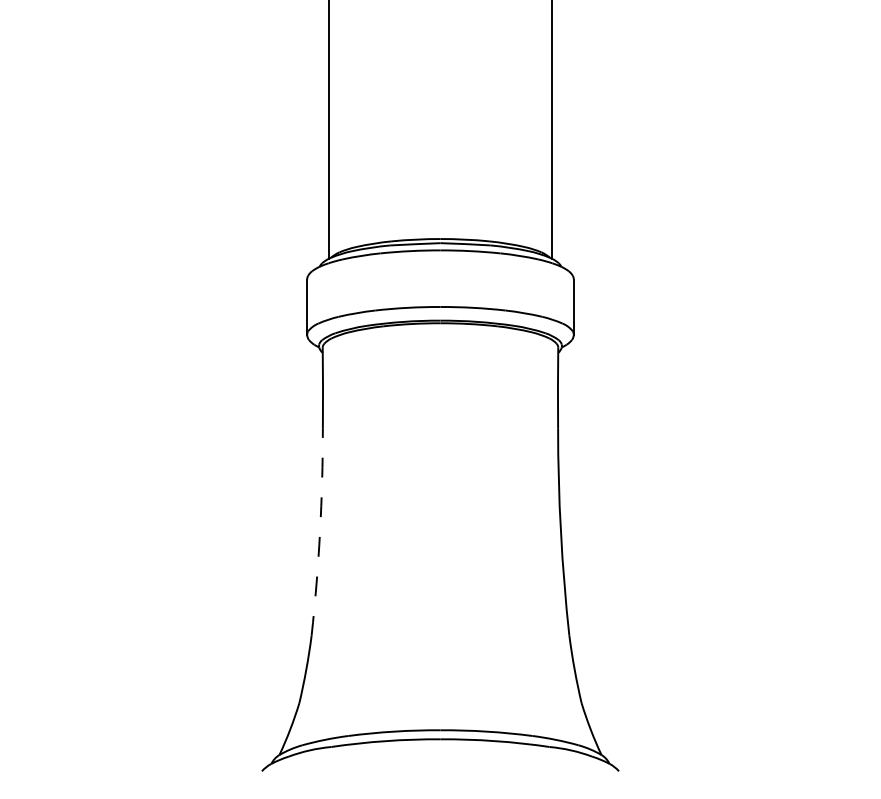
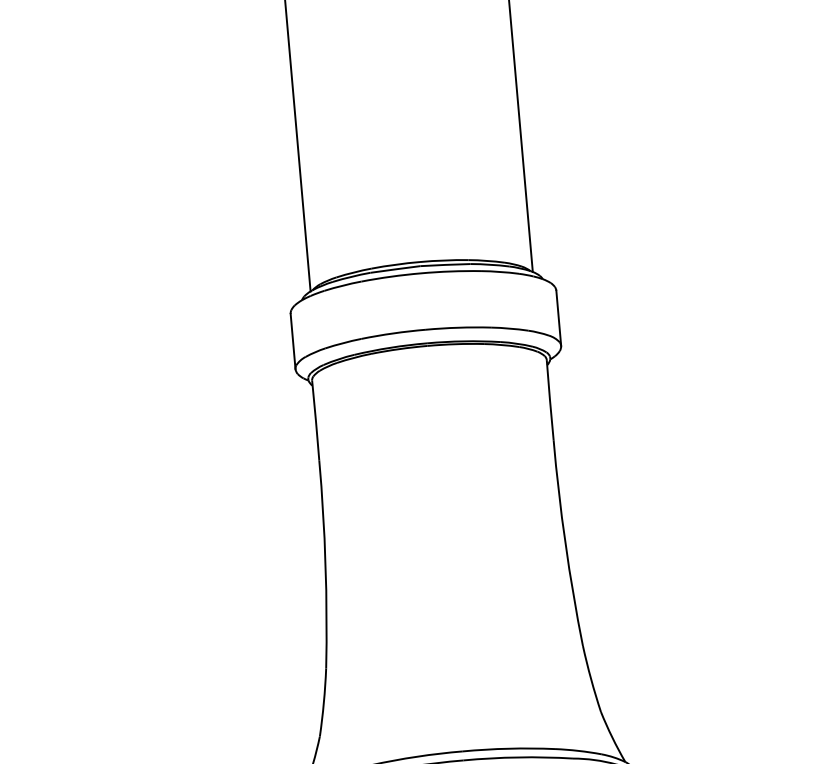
arc: (320, 532) -> (326, 564), dashed -> solid

